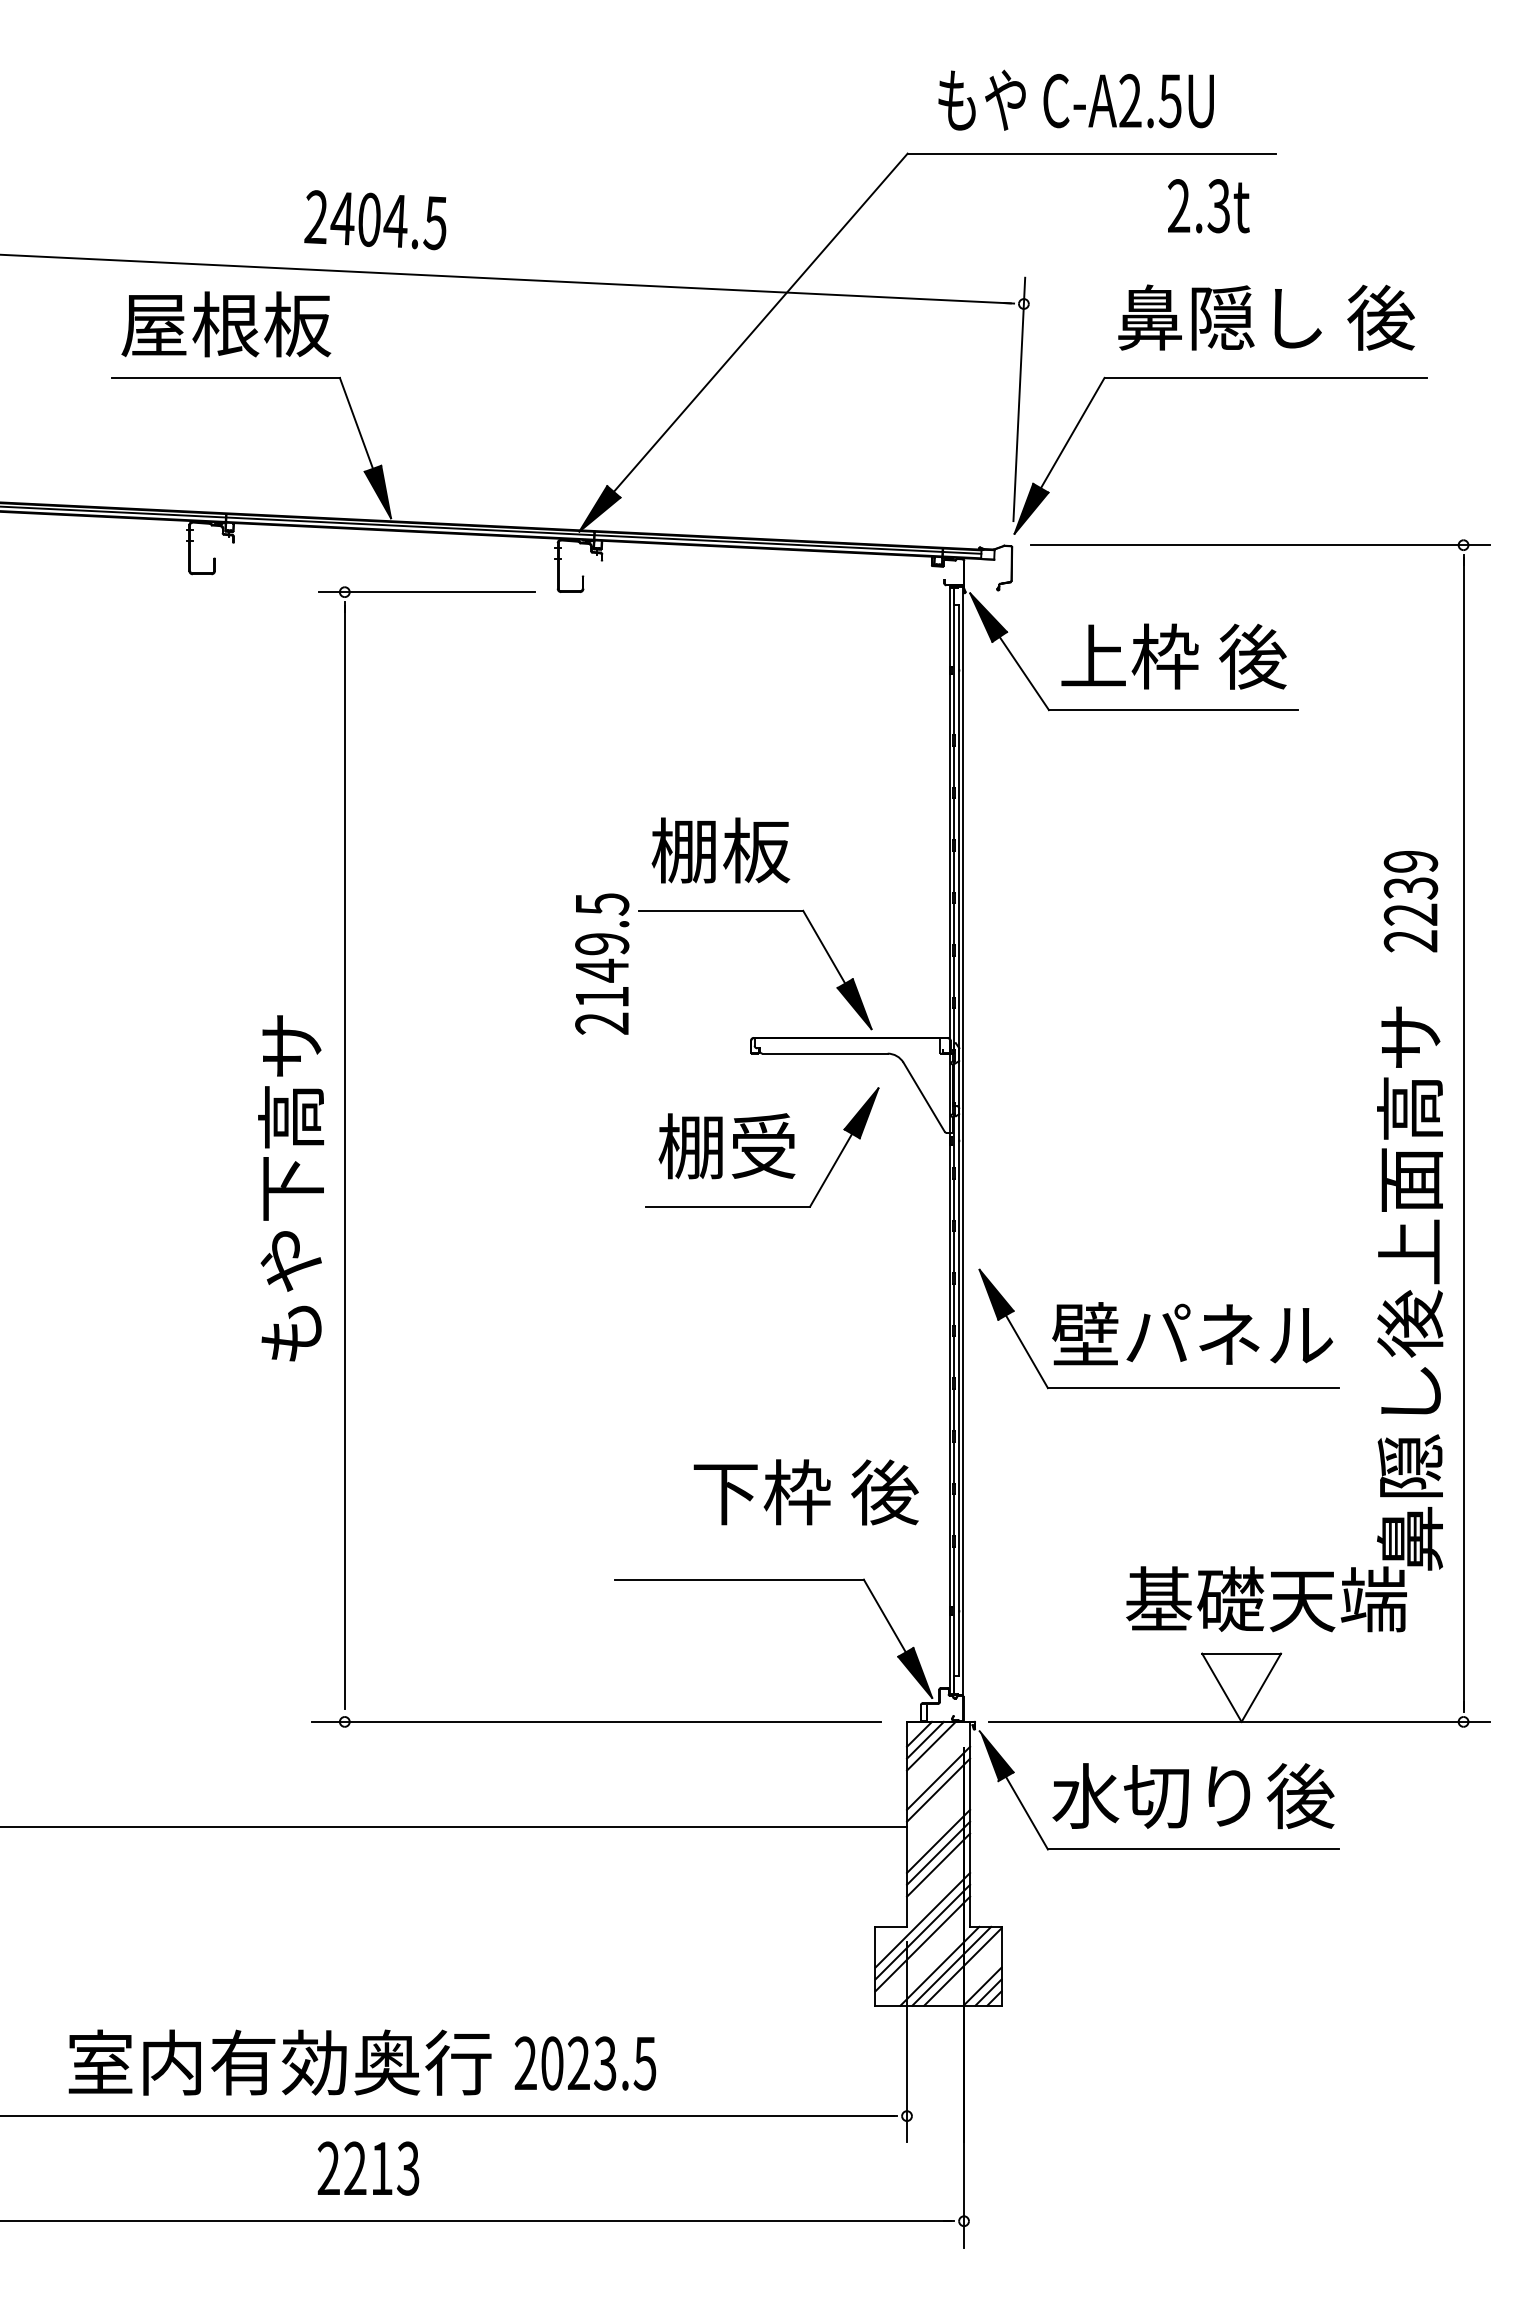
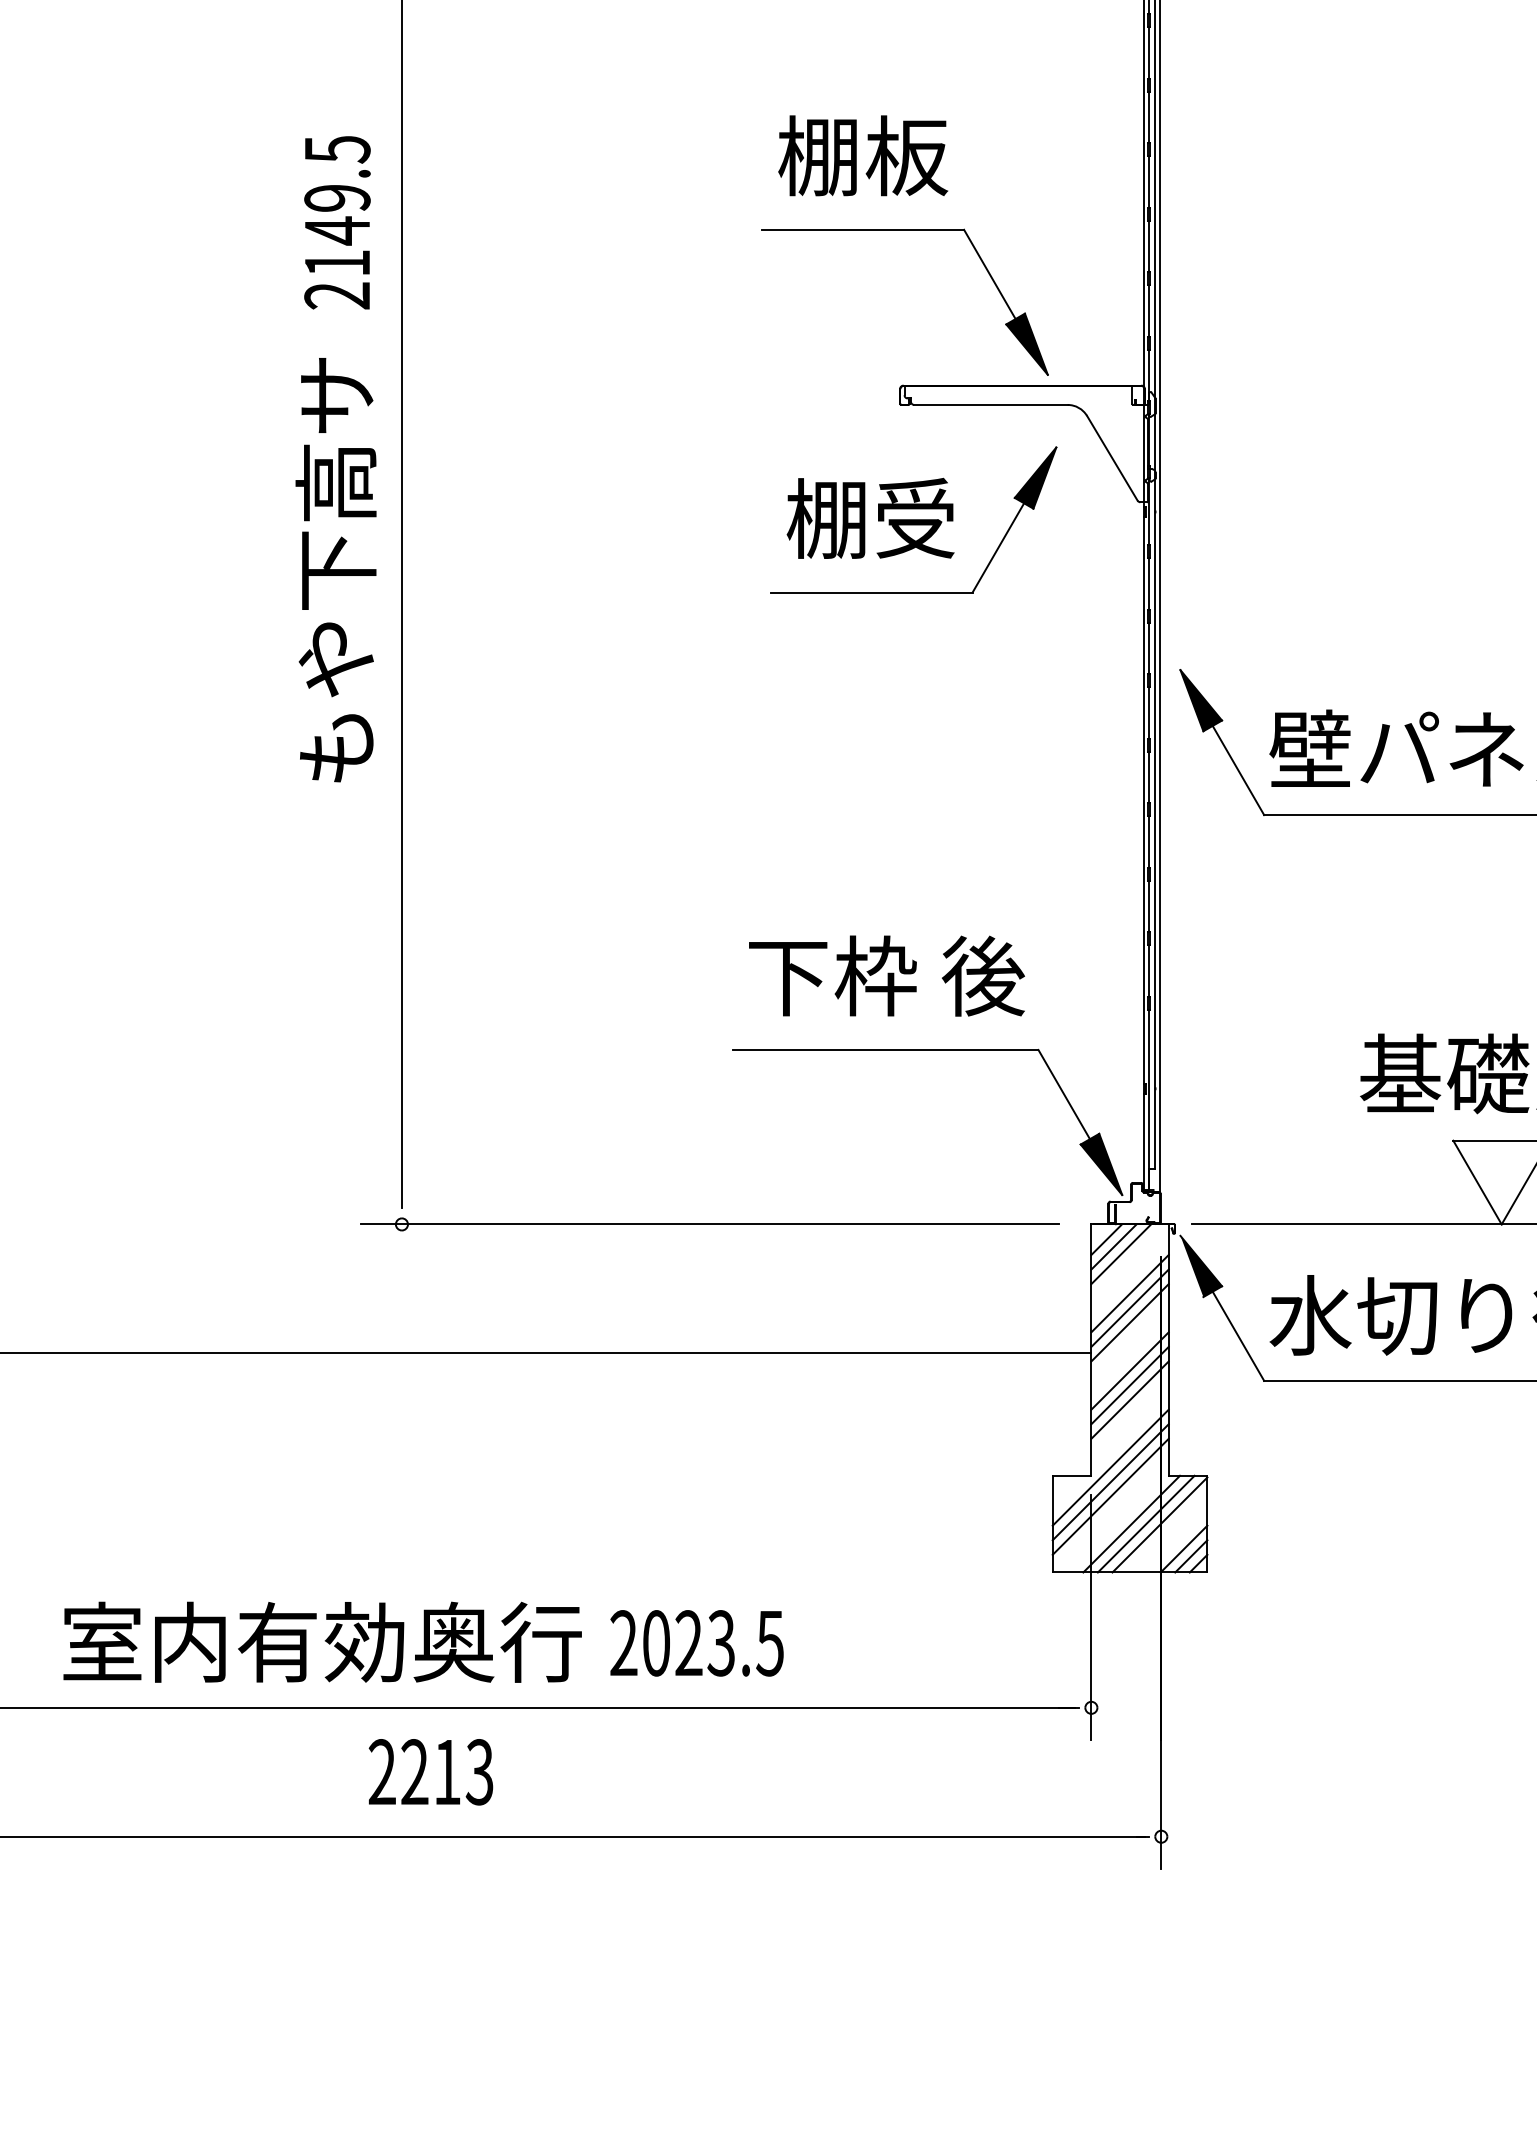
text: (602, 963) -> (337, 222), moved
text: (805, 1492) -> (885, 976), moved
line: (938, 1801) -> (1129, 1322), added

